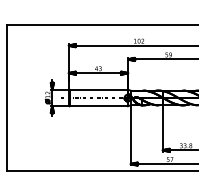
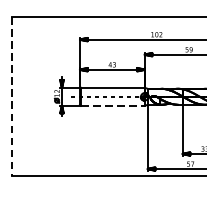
line: (6, 98) -> (11, 97), solid -> dashed
line: (99, 106) -> (113, 106), solid -> dashed

